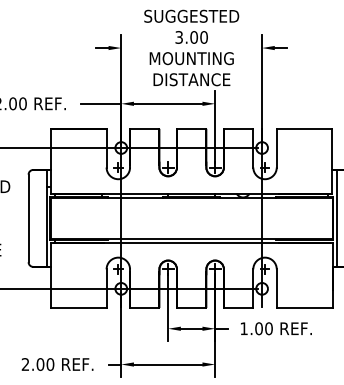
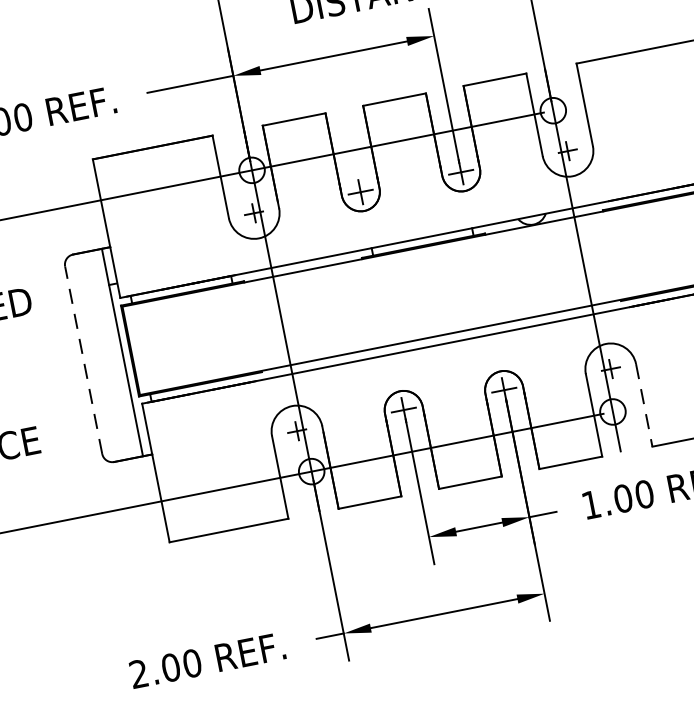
line: (28, 218) -> (83, 360), solid -> dashed
line: (276, 289) -> (644, 407), solid -> dashed

